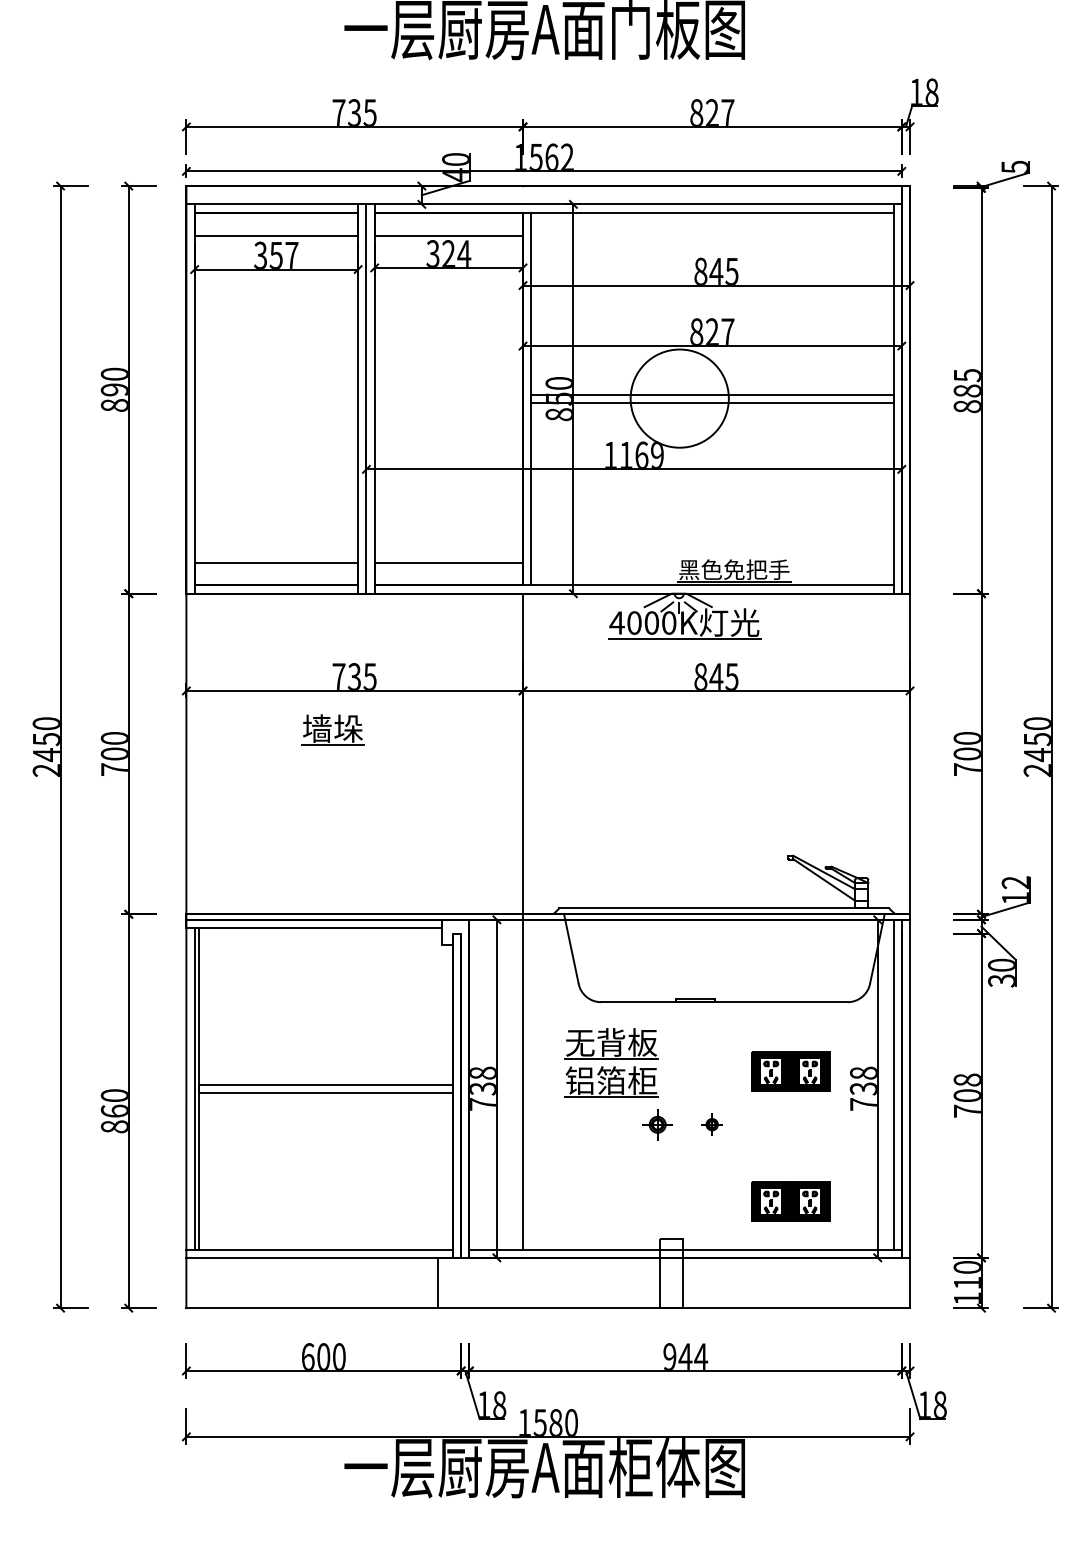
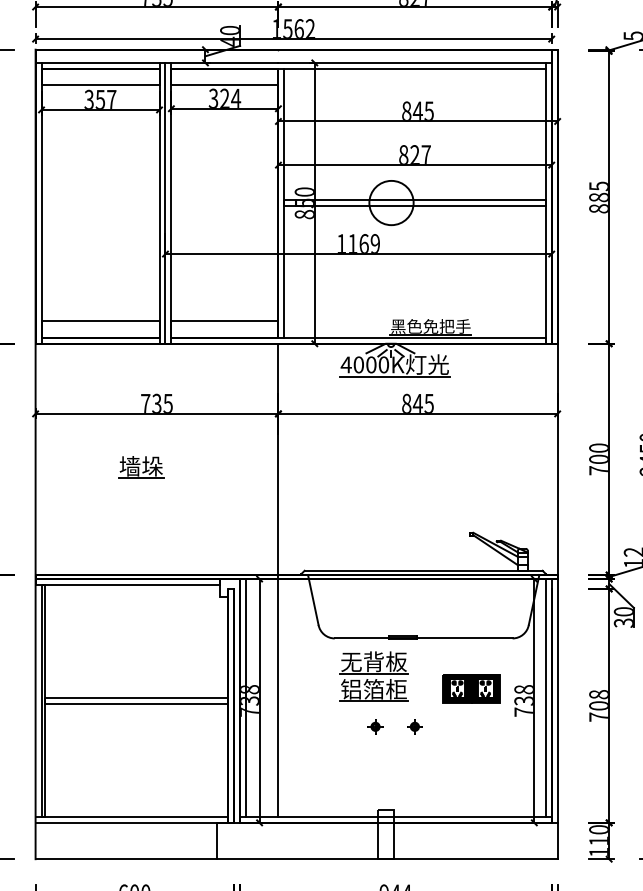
circle: (679, 398) -> (391, 202), size x0.62
part: (332, 729) -> (140, 466), moved
part: (611, 1062) -> (374, 676), moved
line: (477, 1084) -> (245, 697), added
part: (657, 1124) -> (375, 726), size x0.71
part: (790, 1201) -> (471, 782), removed

